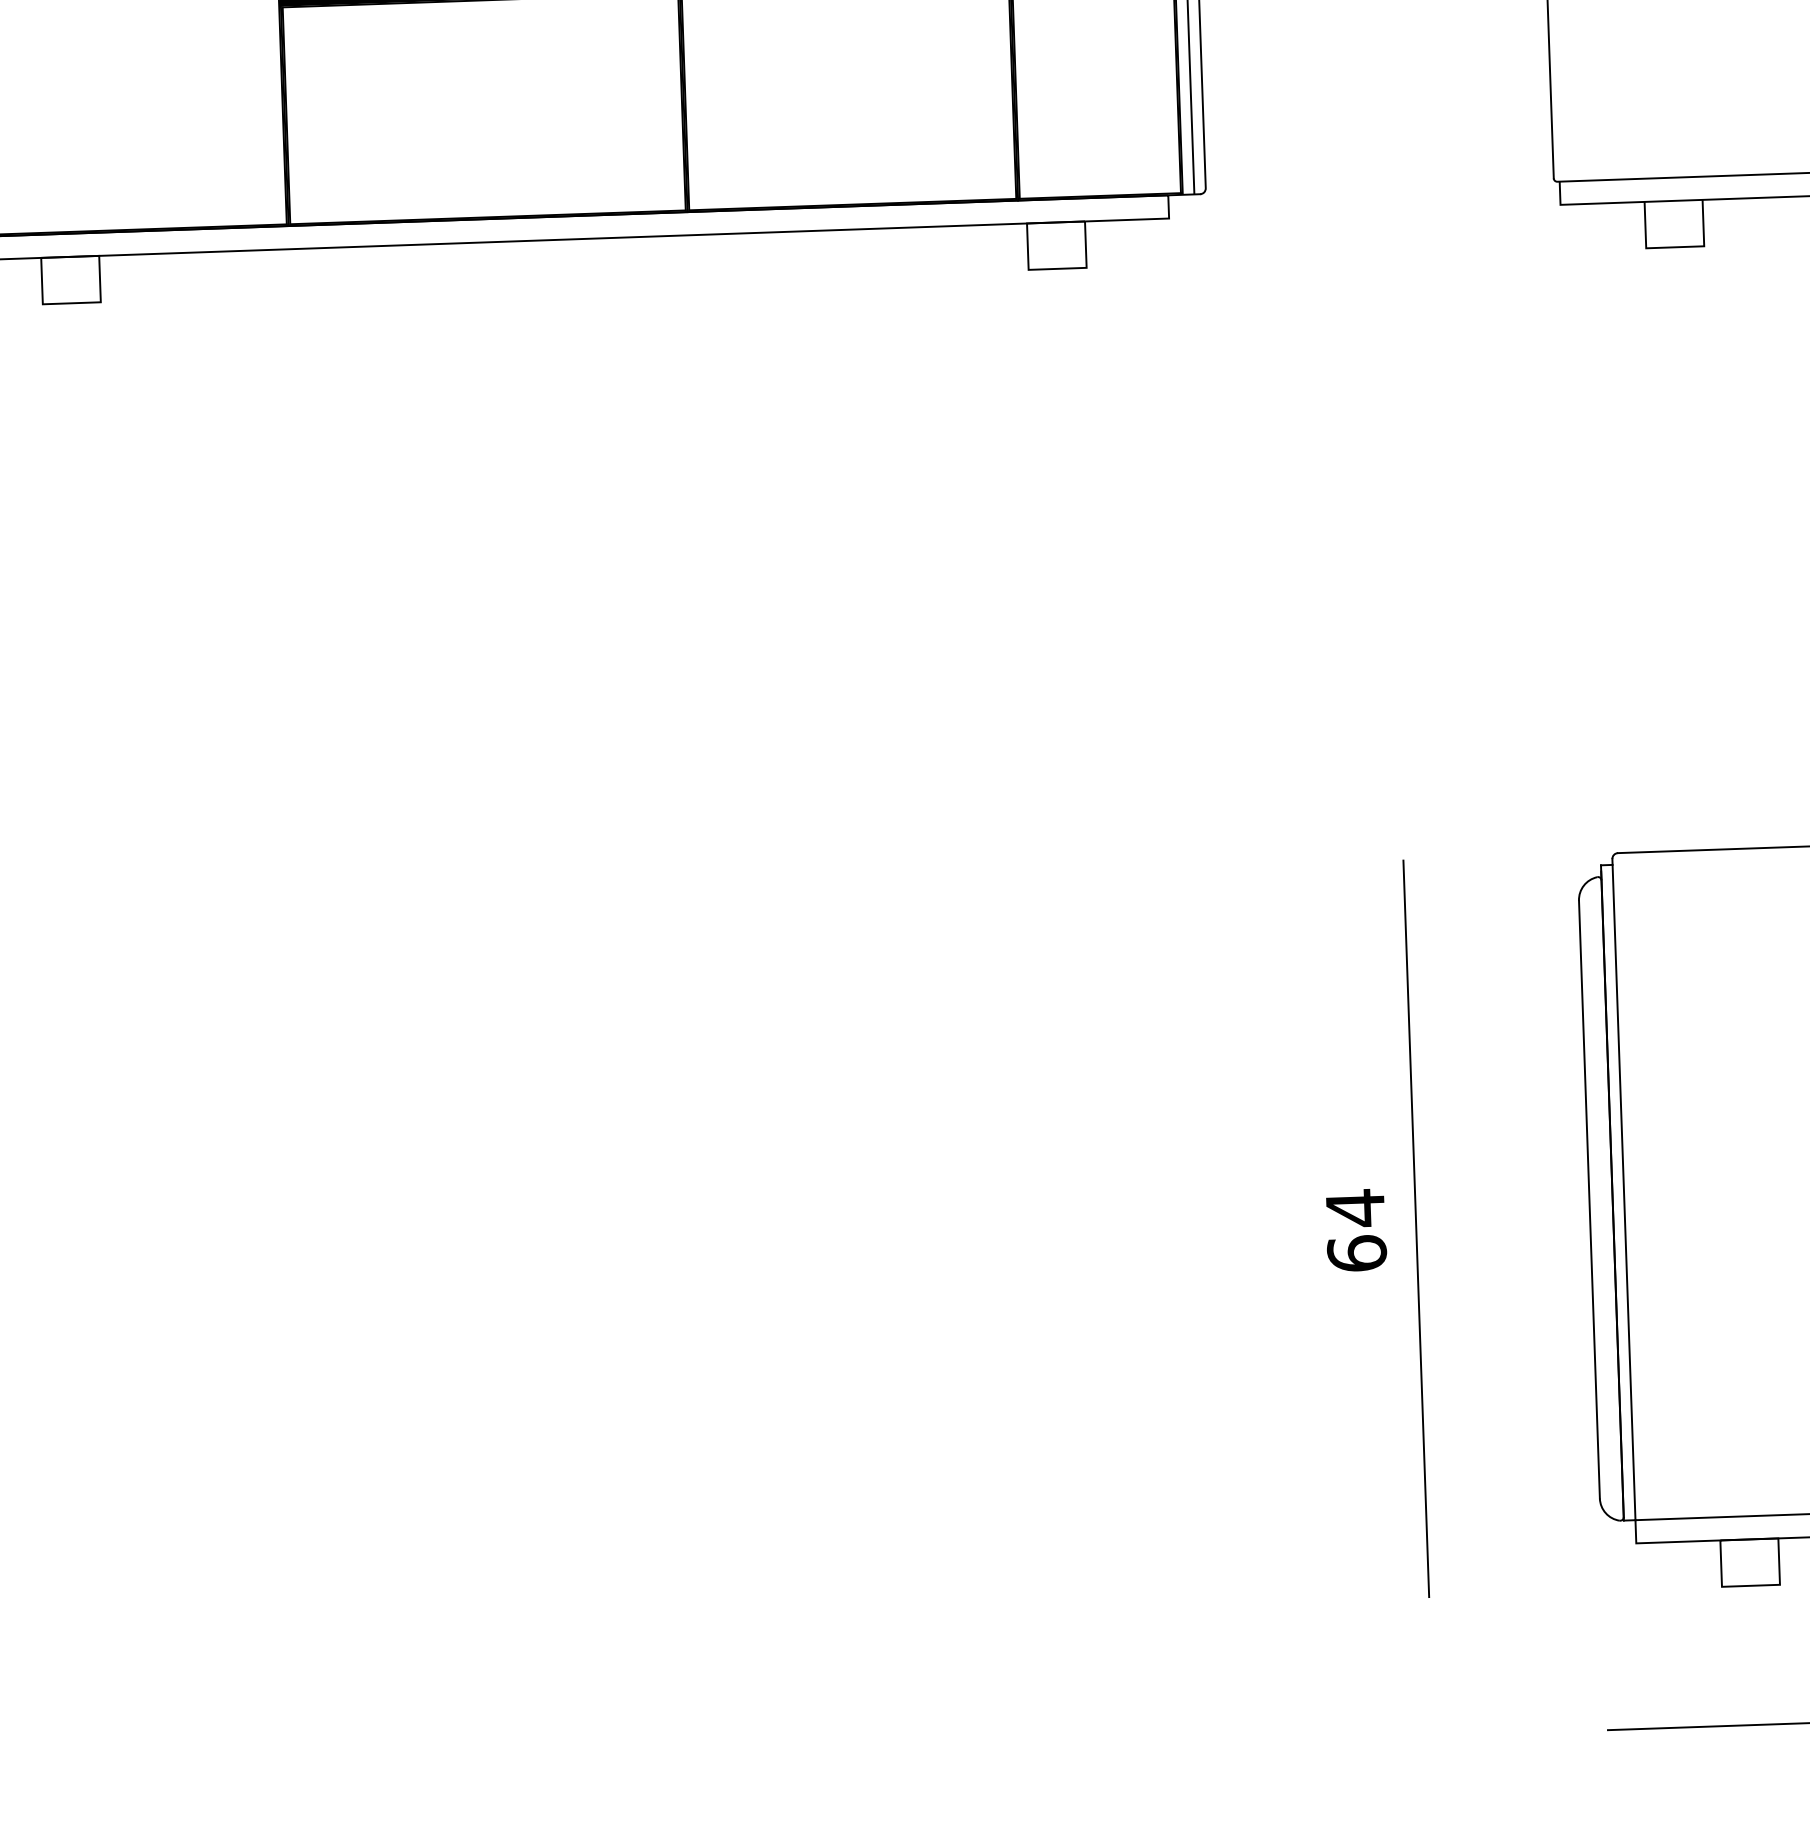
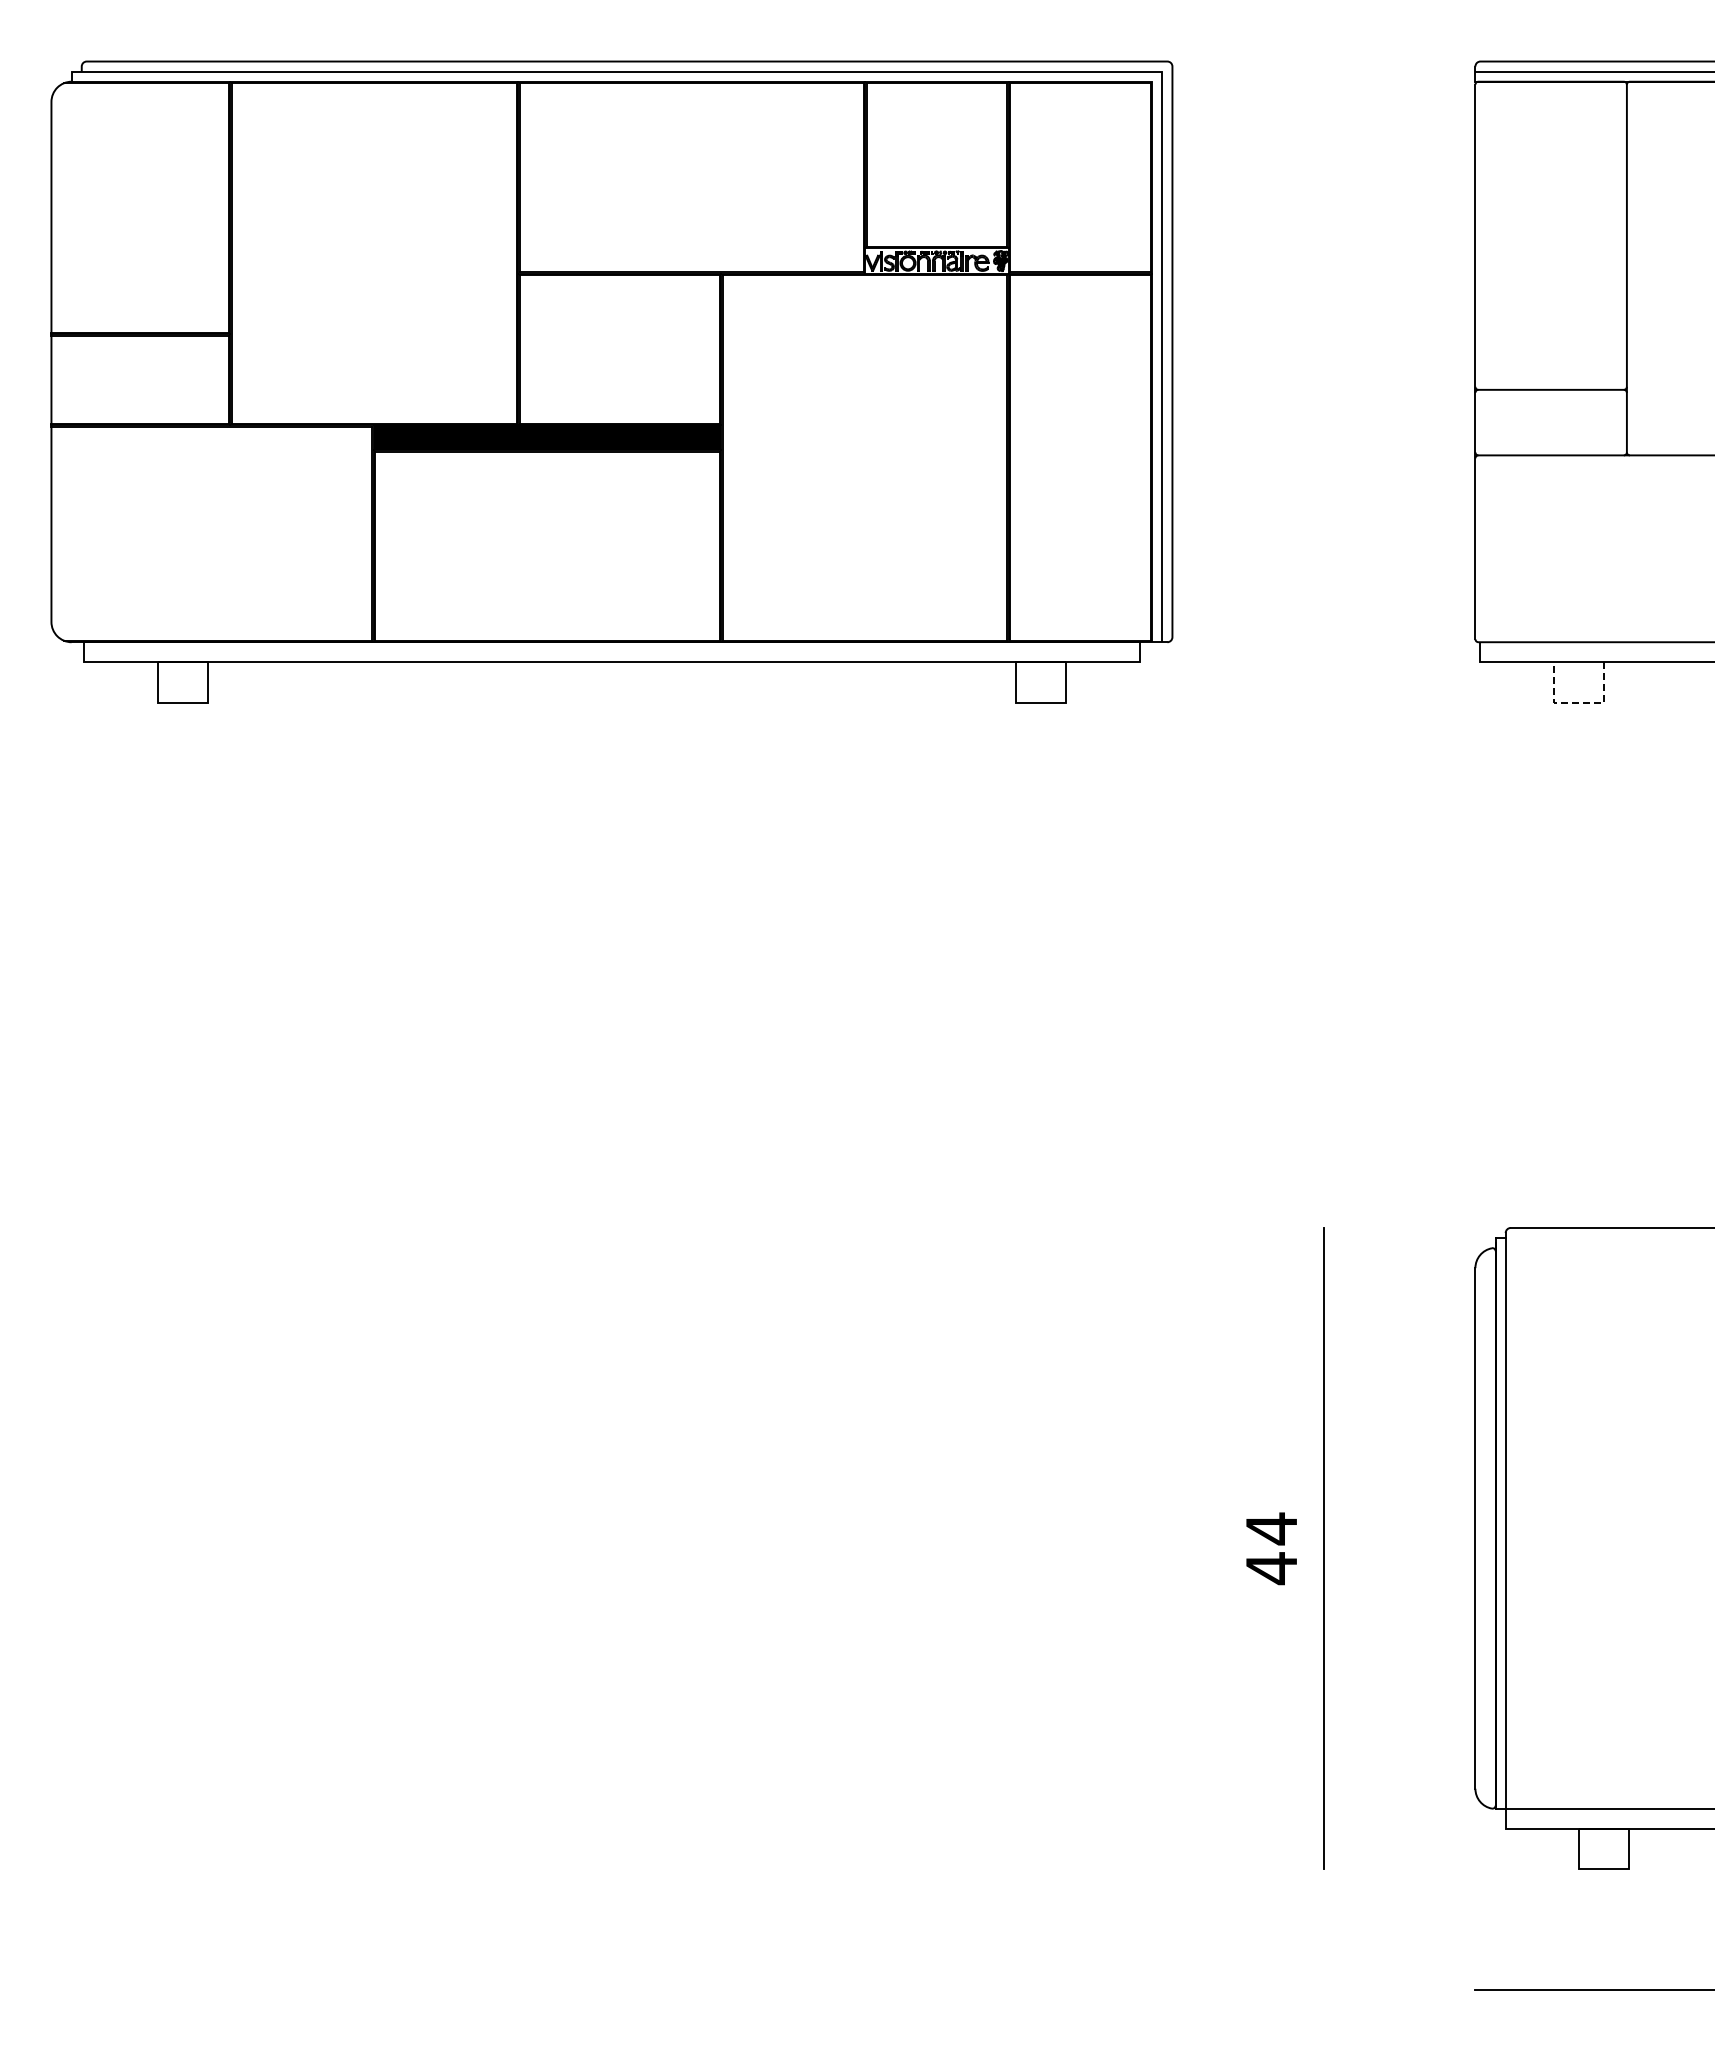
line: (1674, 246) -> (1578, 702), solid -> dashed
text: (1356, 1253) -> (1271, 1568), 64 -> 44

